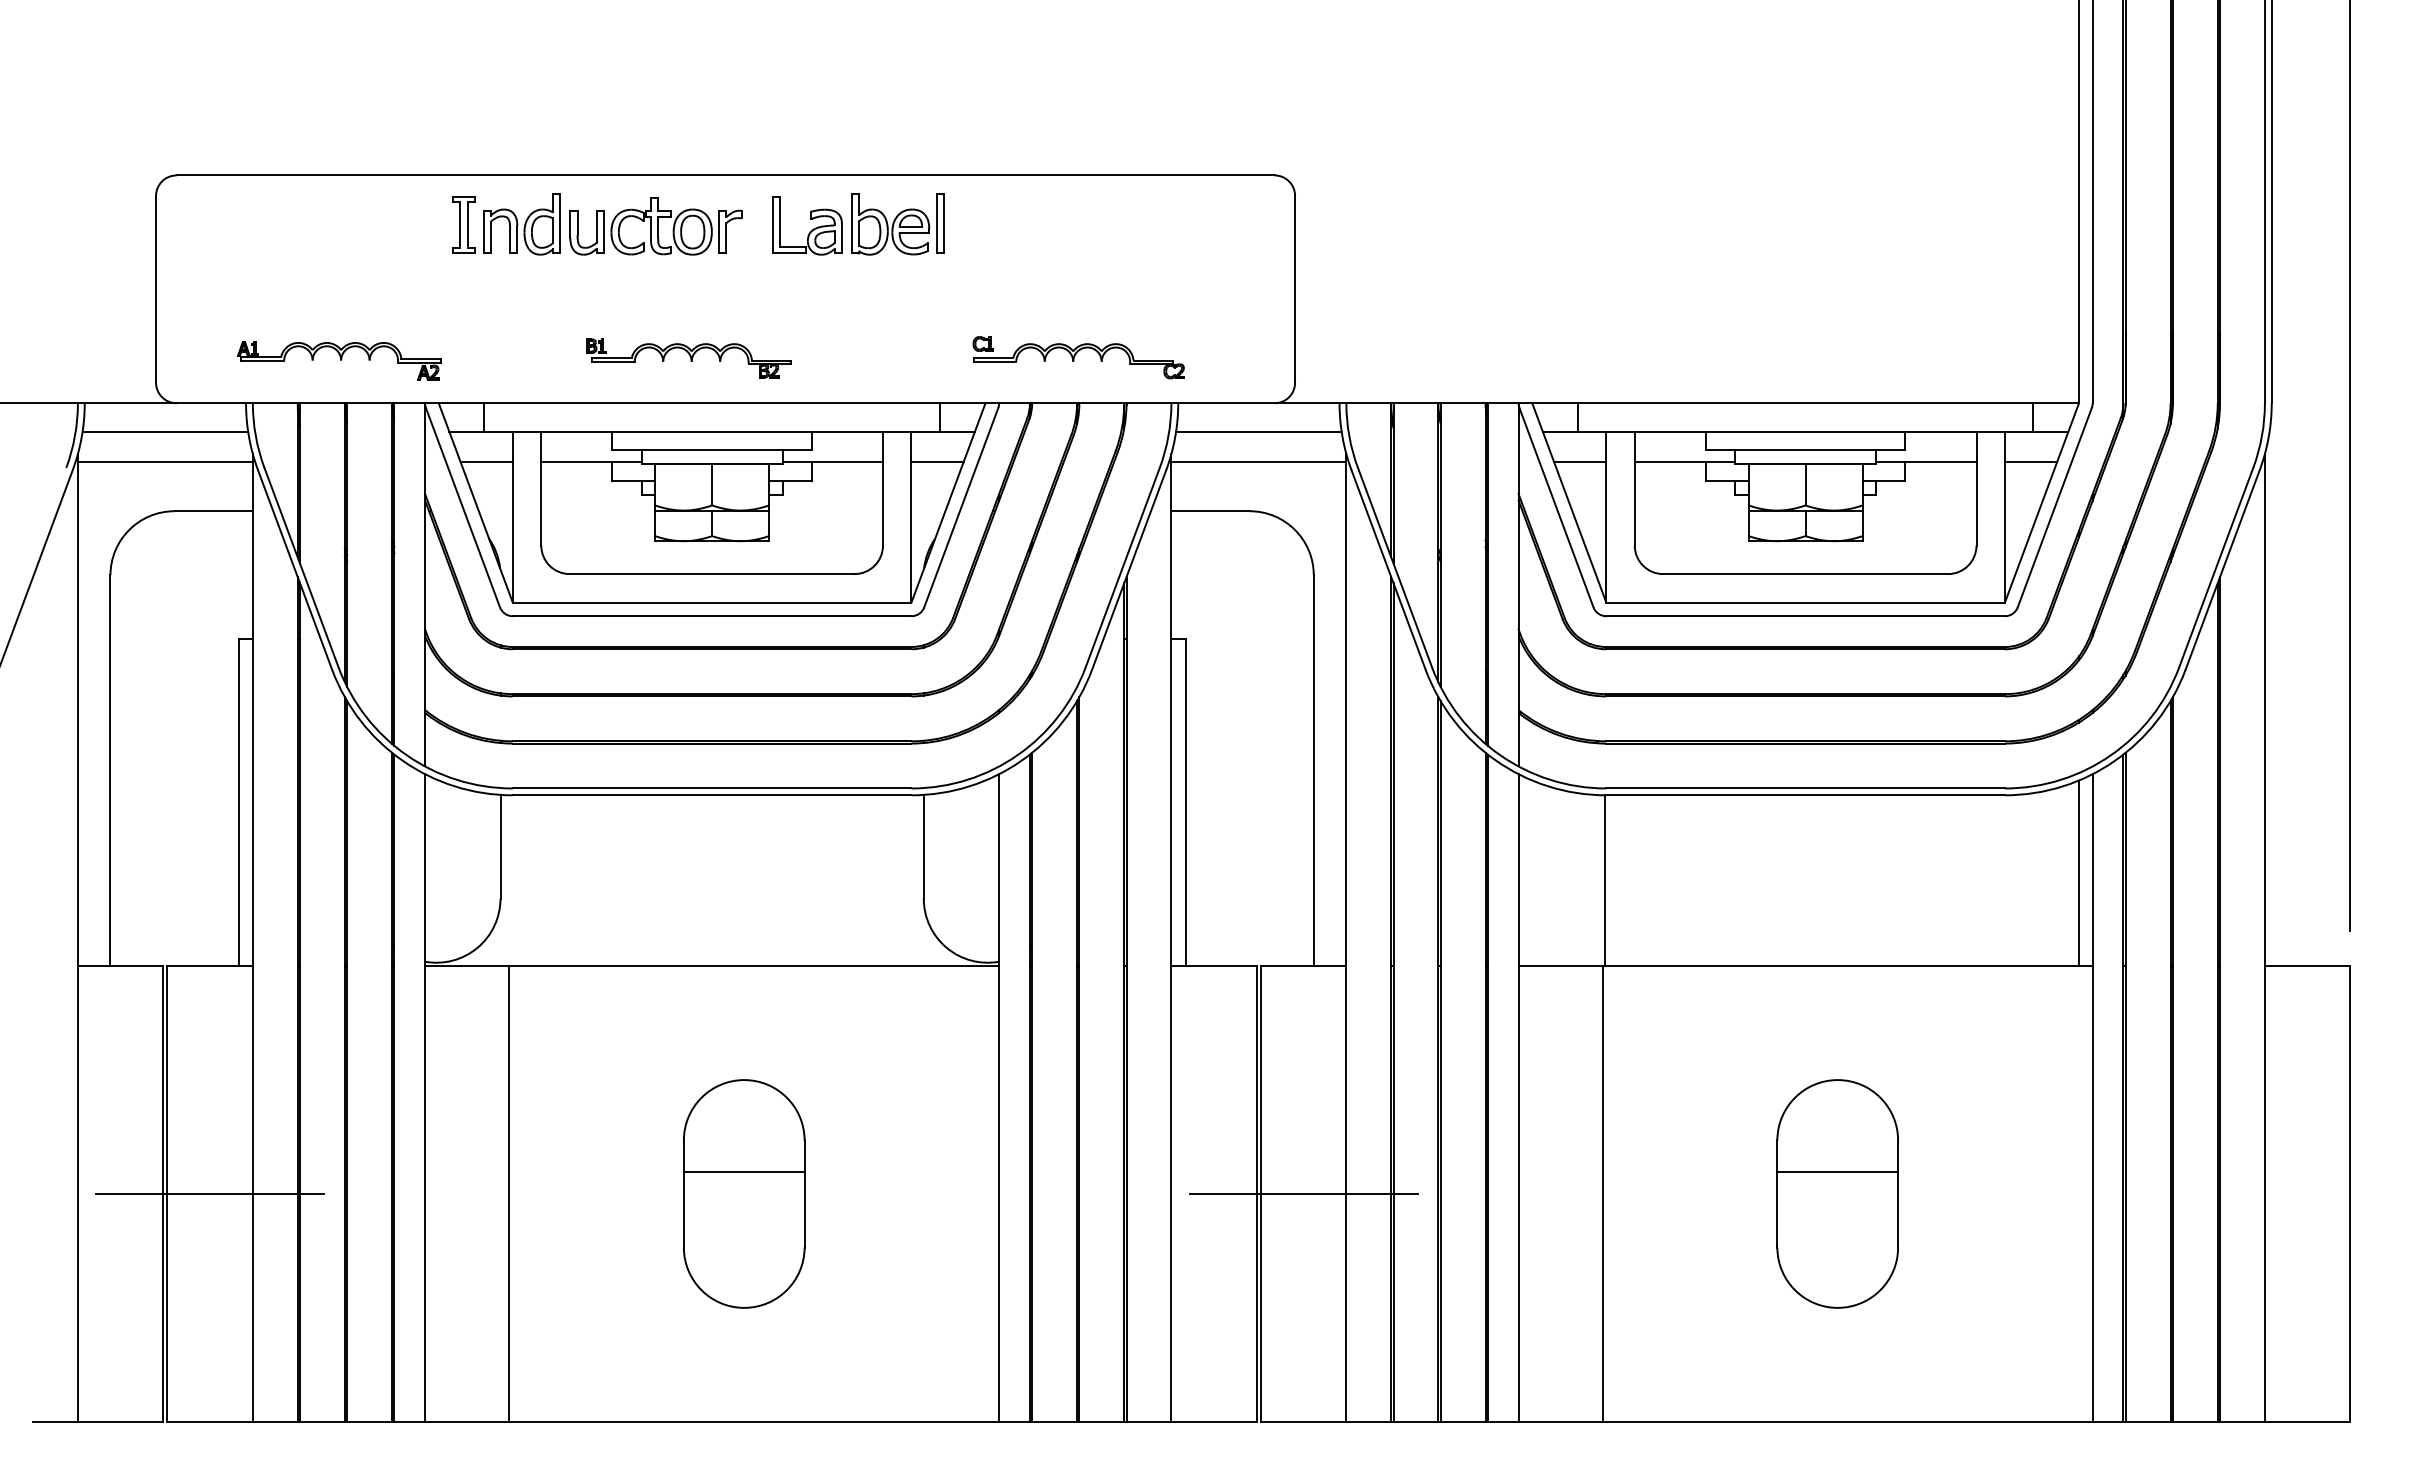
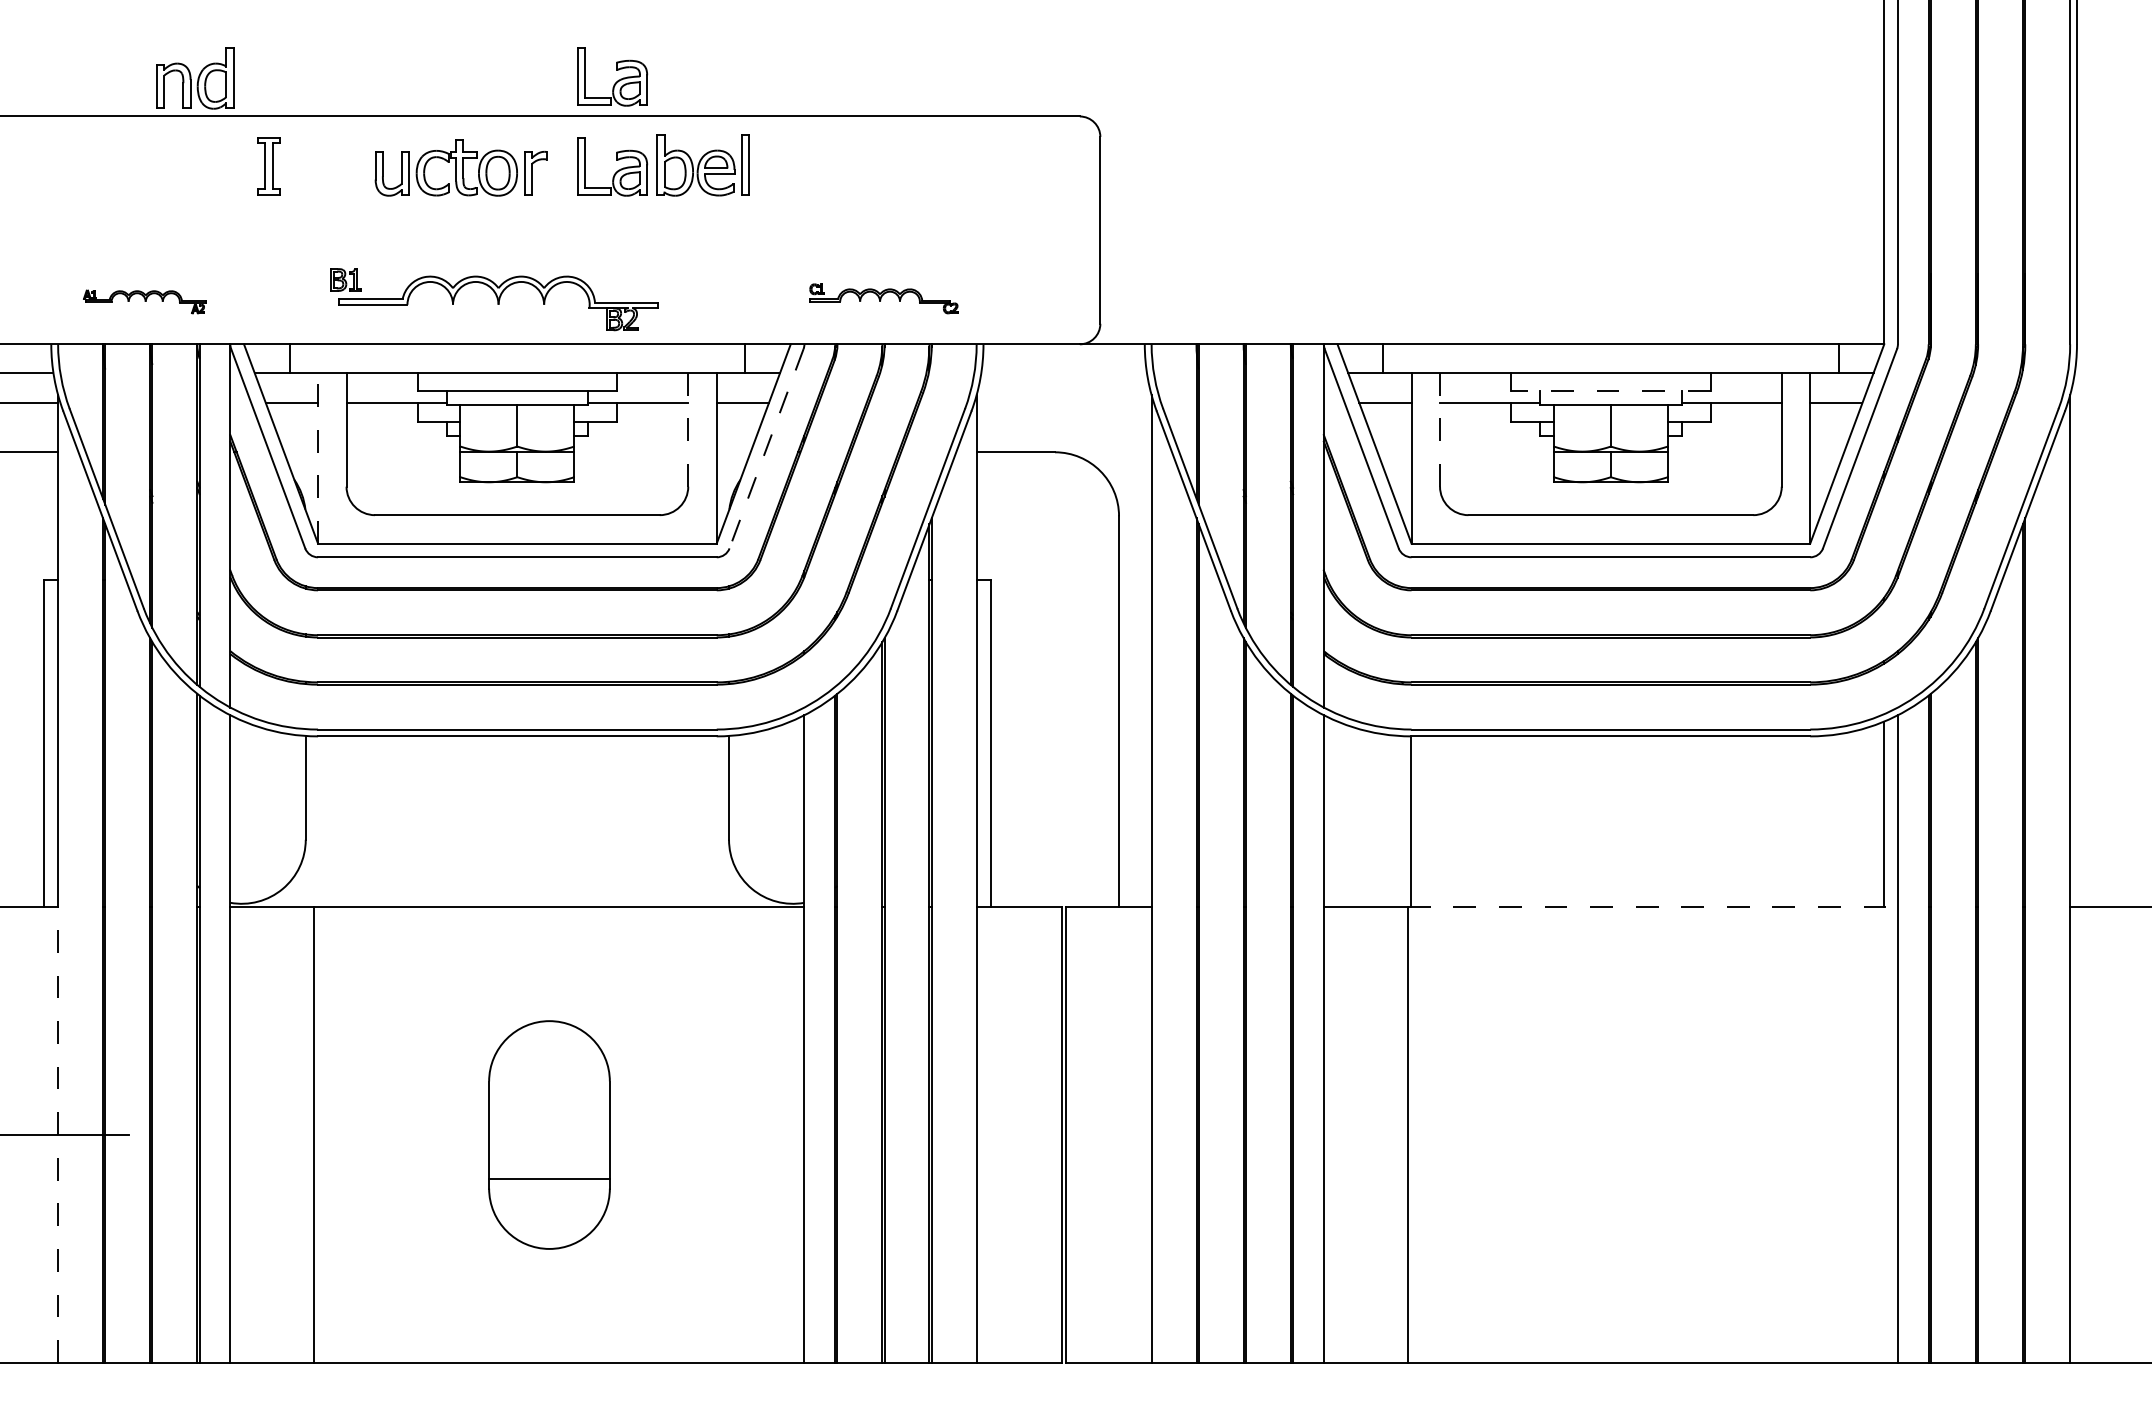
part: (812, 139) -> (617, 80), added
part: (521, 224) -> (194, 78), moved
part: (1078, 357) -> (883, 298), size x0.7
part: (688, 358) -> (493, 299), size x1.6
part: (339, 360) -> (144, 301), size x0.6
line: (1258, 431) -> (1063, 372), removed
line: (1805, 449) -> (1610, 390), solid -> dashed
line: (1258, 462) -> (1063, 403), removed
line: (883, 488) -> (688, 429), solid -> dashed
line: (1634, 488) -> (1439, 429), solid -> dashed
line: (961, 508) -> (766, 449), solid -> dashed
line: (512, 516) -> (317, 457), solid -> dashed
line: (1847, 966) -> (1652, 907), solid -> dashed
line: (743, 1172) -> (548, 1179), moved
line: (252, 1193) -> (57, 1134), solid -> dashed
line: (1303, 1193) -> (1108, 1134), removed
part: (1837, 1193) -> (1642, 1134), removed

